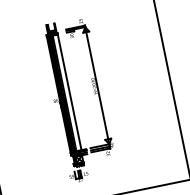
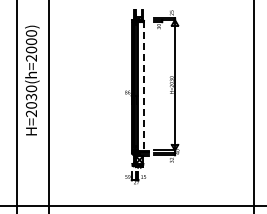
line: (69, 91) -> (144, 85), solid -> dashed

